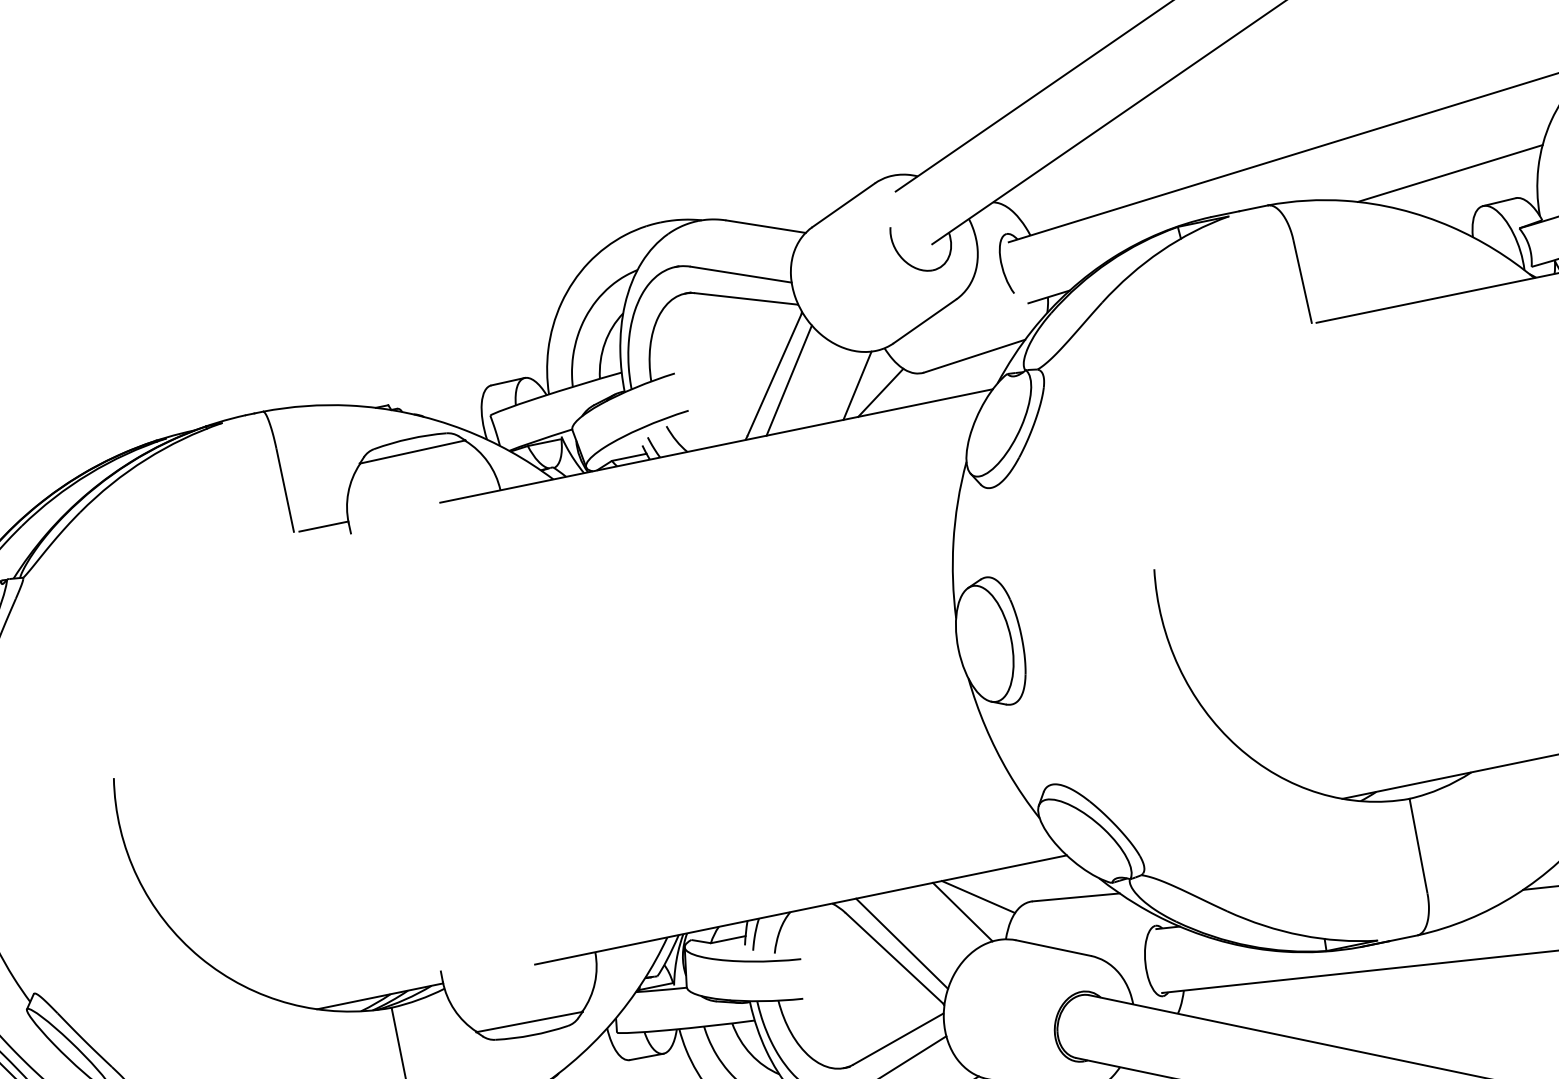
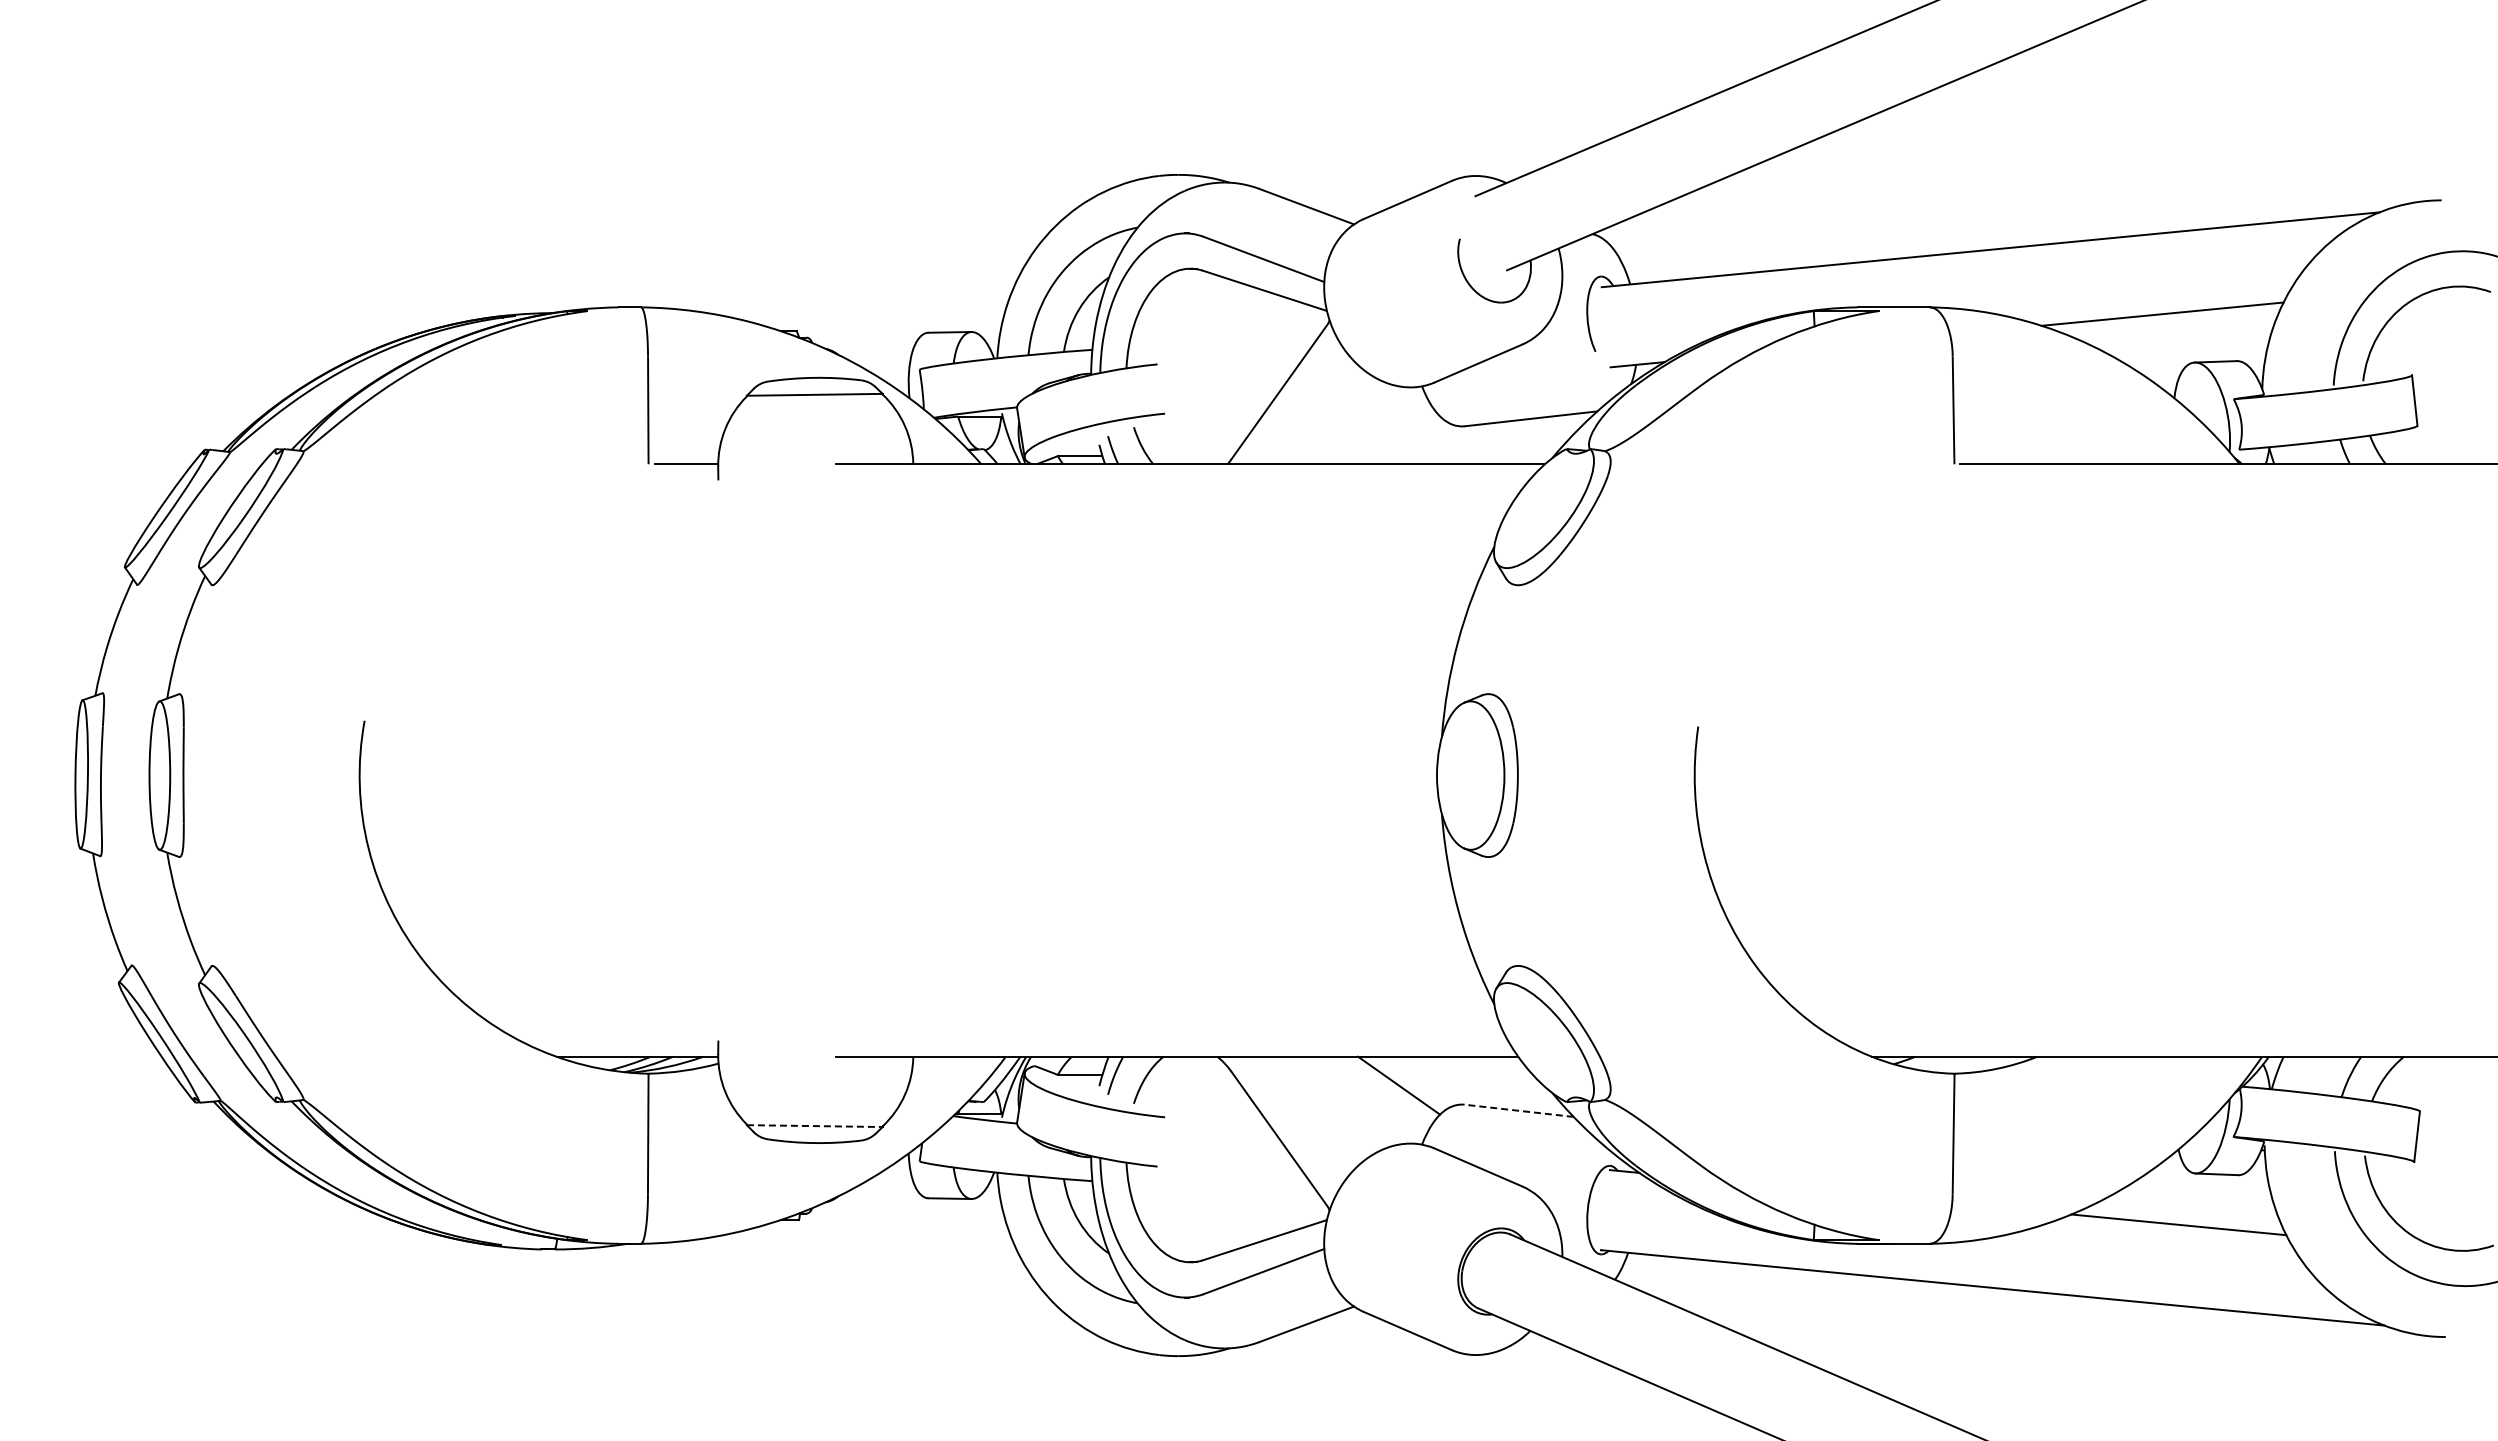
line: (789, 380) -> (1296, 401), removed
line: (857, 385) -> (1379, 425), removed
line: (881, 392) -> (1406, 440), removed
line: (1076, 897) -> (1519, 1110), solid -> dashed
line: (962, 911) -> (1375, 1099), removed
line: (901, 943) -> (1292, 1123), removed
line: (529, 1022) -> (814, 1126), solid -> dashed

